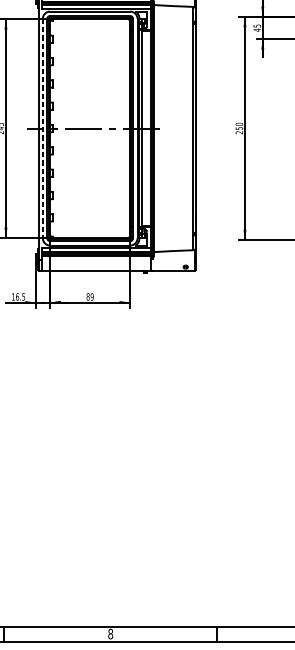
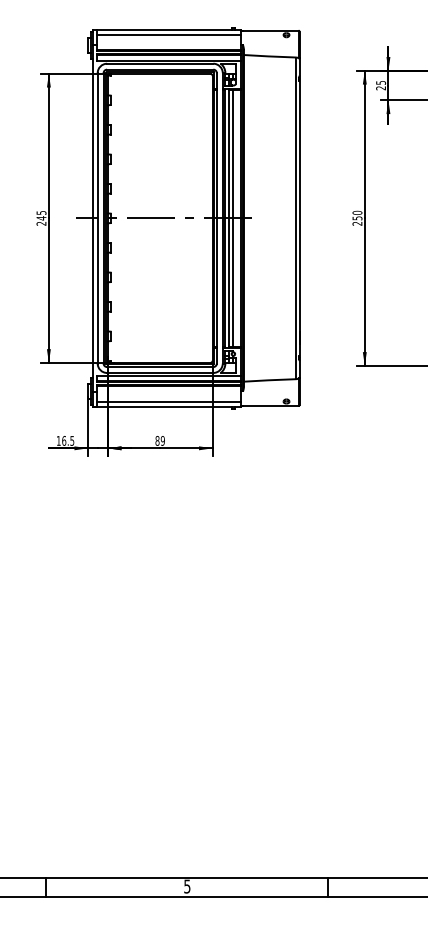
text: (256, 30) -> (380, 88), 45 -> 25
line: (144, 127) -> (232, 217), added
line: (42, 128) -> (97, 218), dashed -> solid
line: (96, 267) -> (168, 401), added
text: (110, 634) -> (187, 886), 8 -> 5

